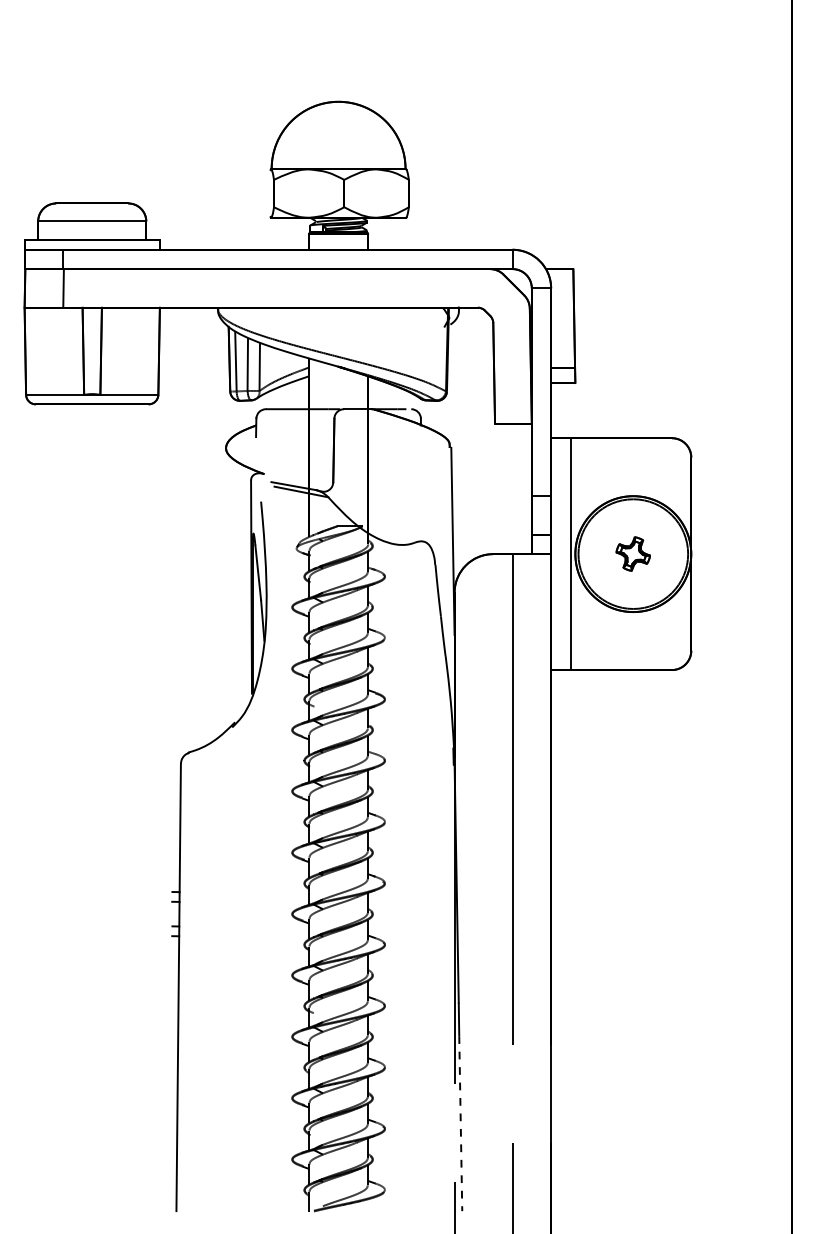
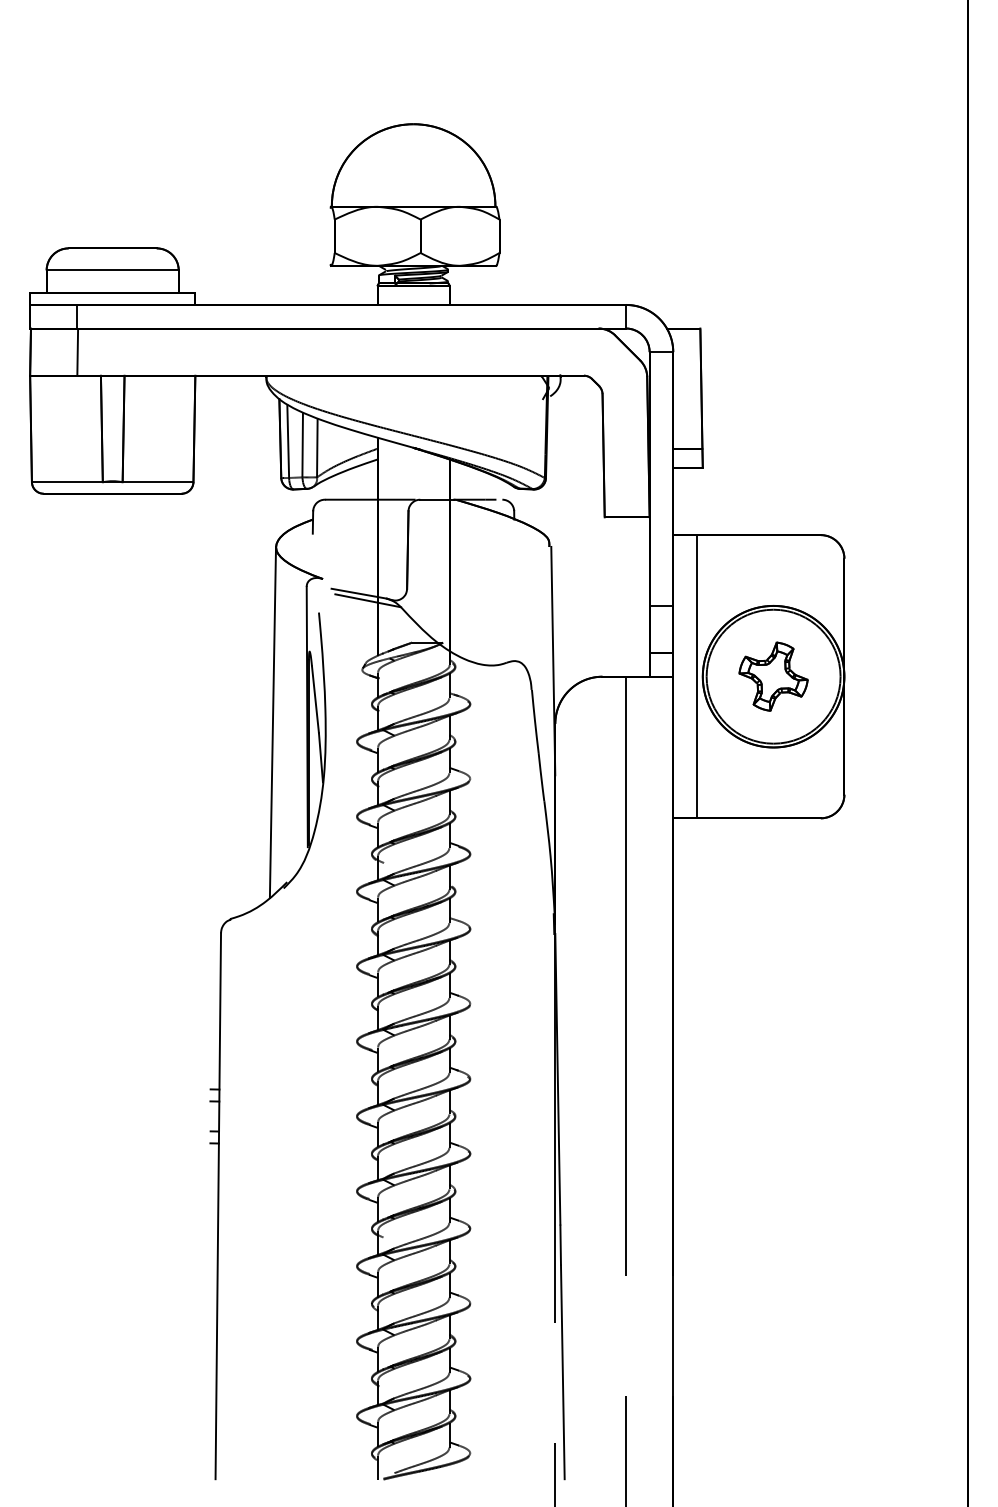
part: (633, 553) -> (773, 676), size x1.67
line: (223, 590) -> (272, 721), added
line: (460, 1123) -> (562, 1372), dashed -> solid

